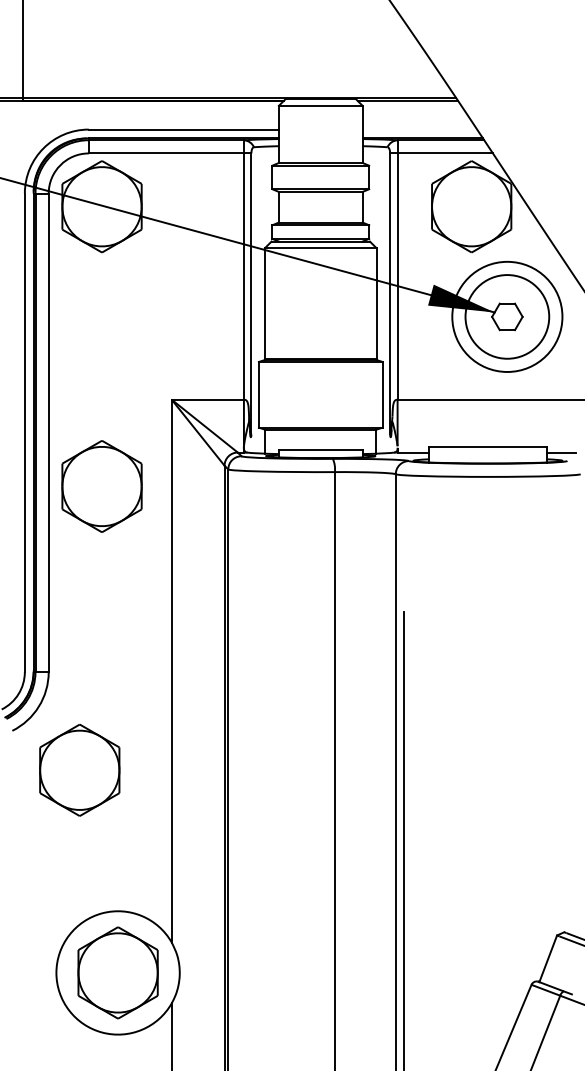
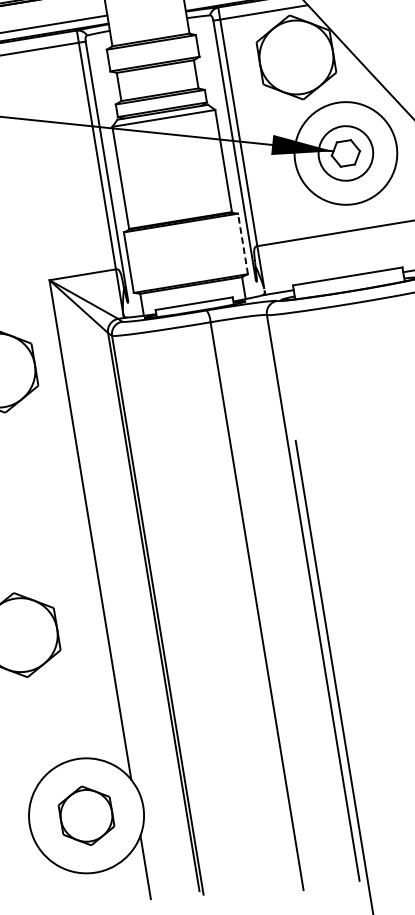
circle: (507, 316) -> (345, 153), size x0.7
line: (382, 394) -> (242, 243), solid -> dashed
part: (117, 972) -> (85, 815), size x0.7

